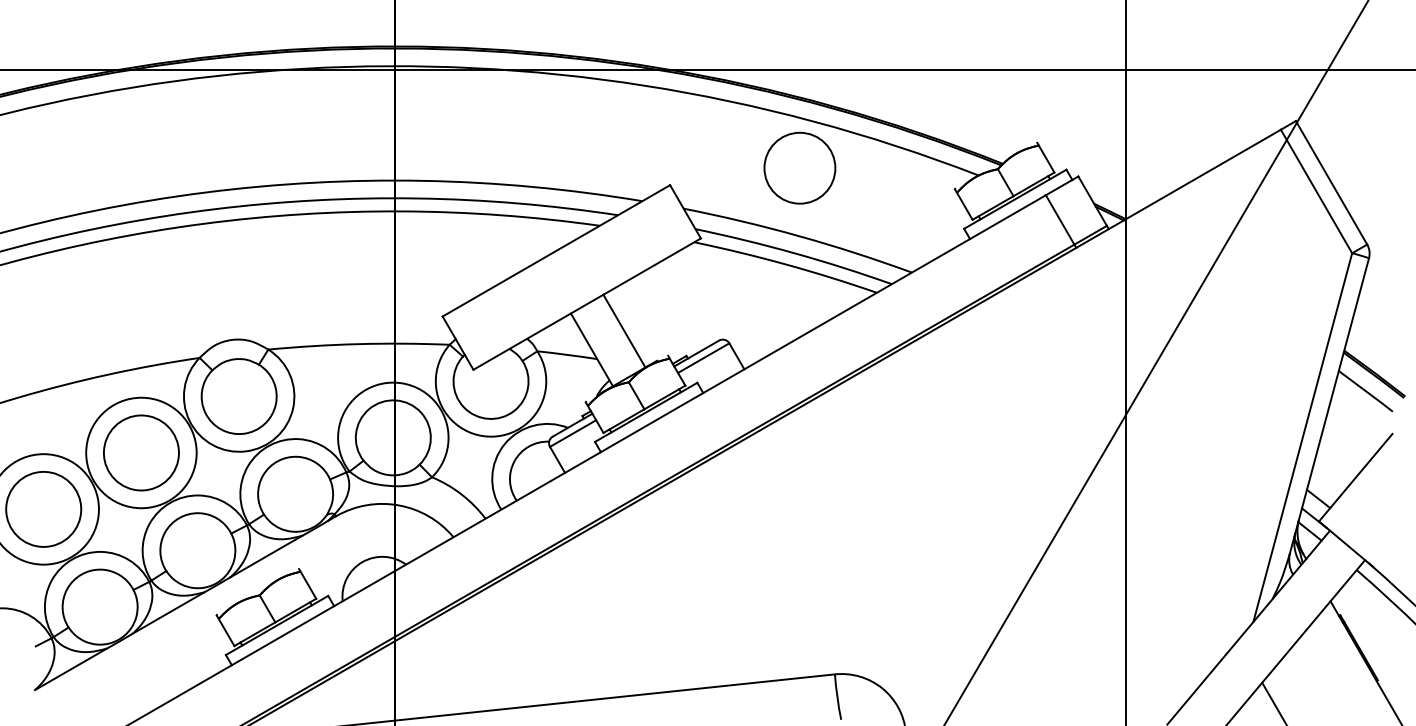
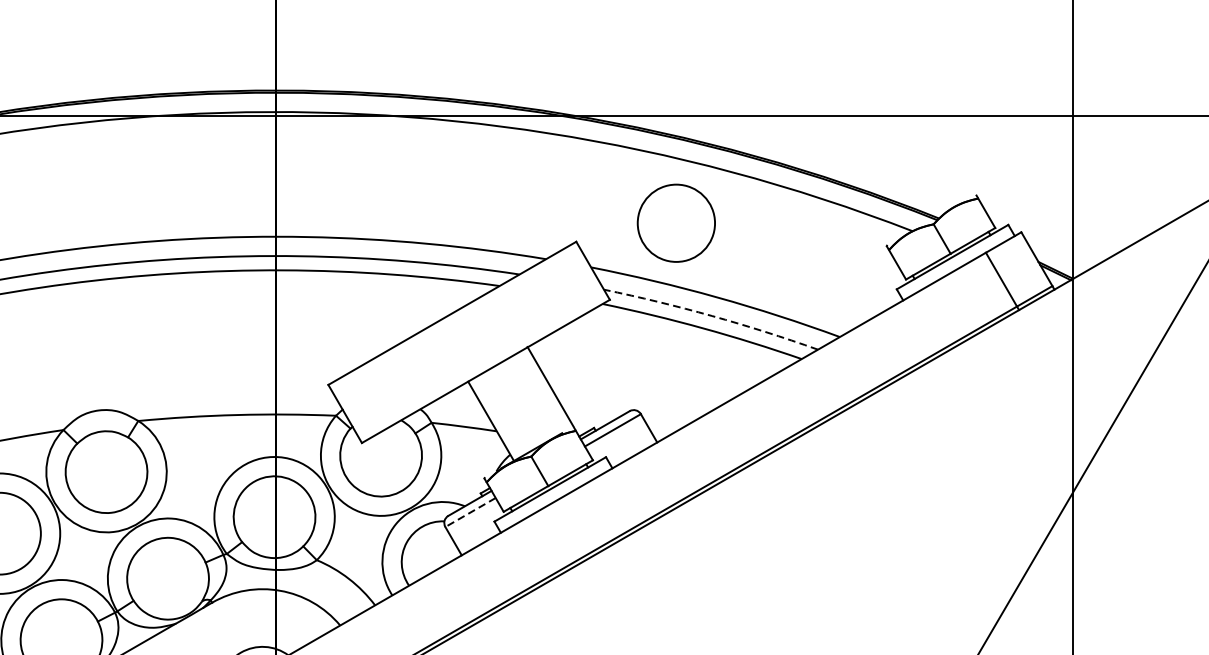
circle: (799, 167) -> (675, 222), moved
arc: (794, 253) -> (711, 316), solid -> dashed
line: (624, 330) -> (550, 385), moved
line: (573, 433) -> (470, 512), solid -> dashed

